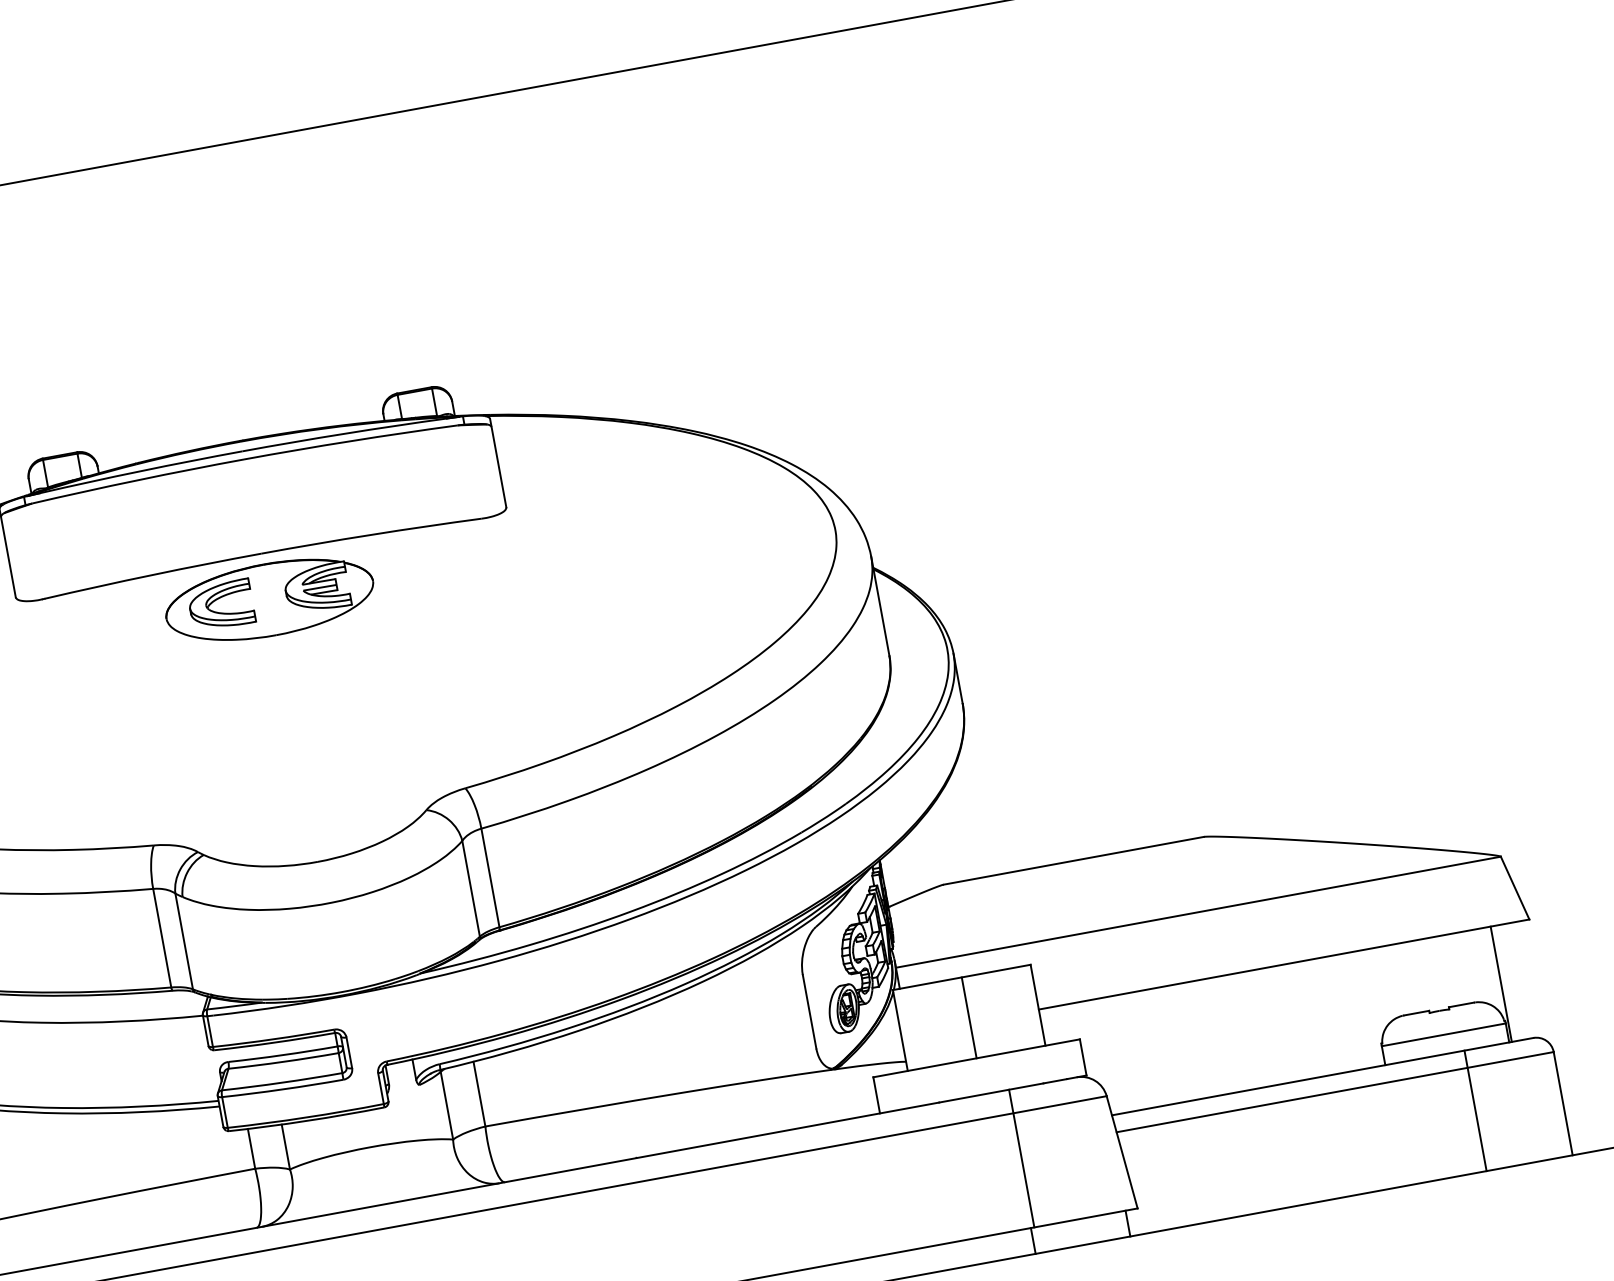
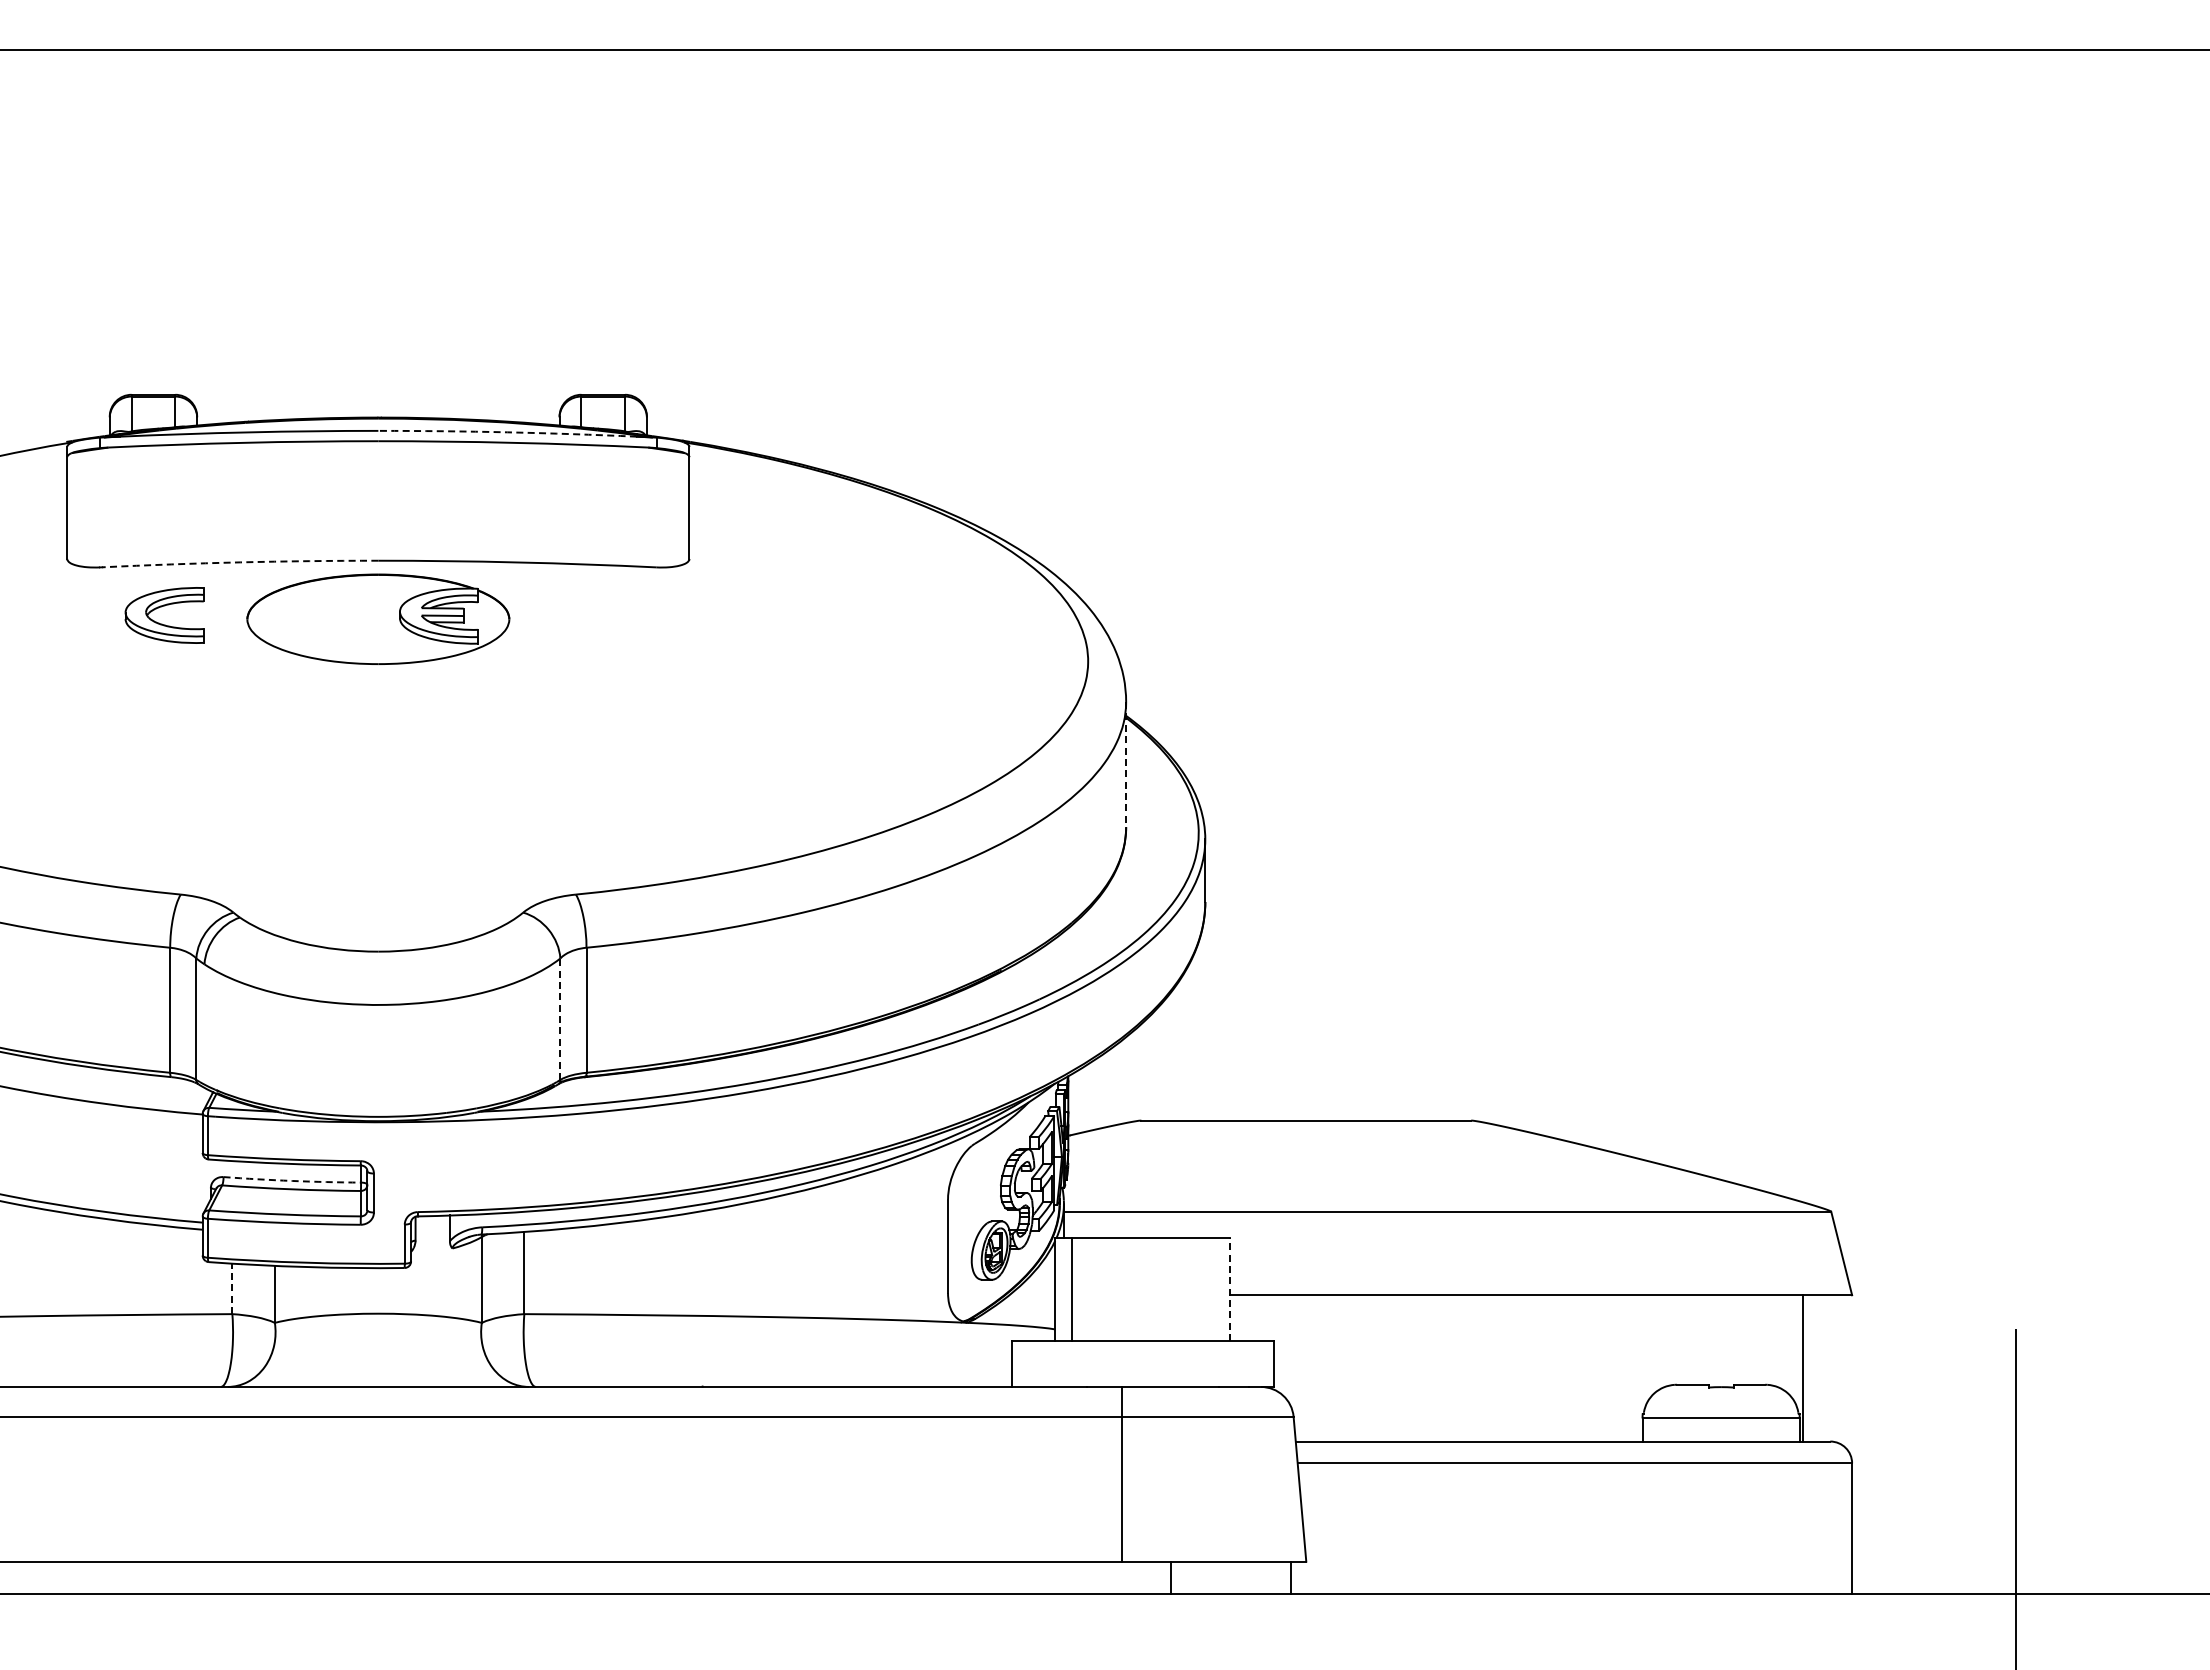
arc: (344, 433) -> (507, 432), solid -> dashed
arc: (152, 575) -> (240, 562), solid -> dashed
line: (880, 606) -> (1126, 764), solid -> dashed
part: (220, 612) -> (162, 623), moved
line: (471, 889) -> (560, 1019), solid -> dashed
line: (1037, 1005) -> (1229, 1289), solid -> dashed
line: (969, 1017) -> (1071, 1289), moved
arc: (283, 1054) -> (292, 1180), solid -> dashed
line: (1475, 1110) -> (1742, 1517), removed
line: (251, 1148) -> (232, 1288), solid -> dashed
line: (1021, 1157) -> (1122, 1473), moved

